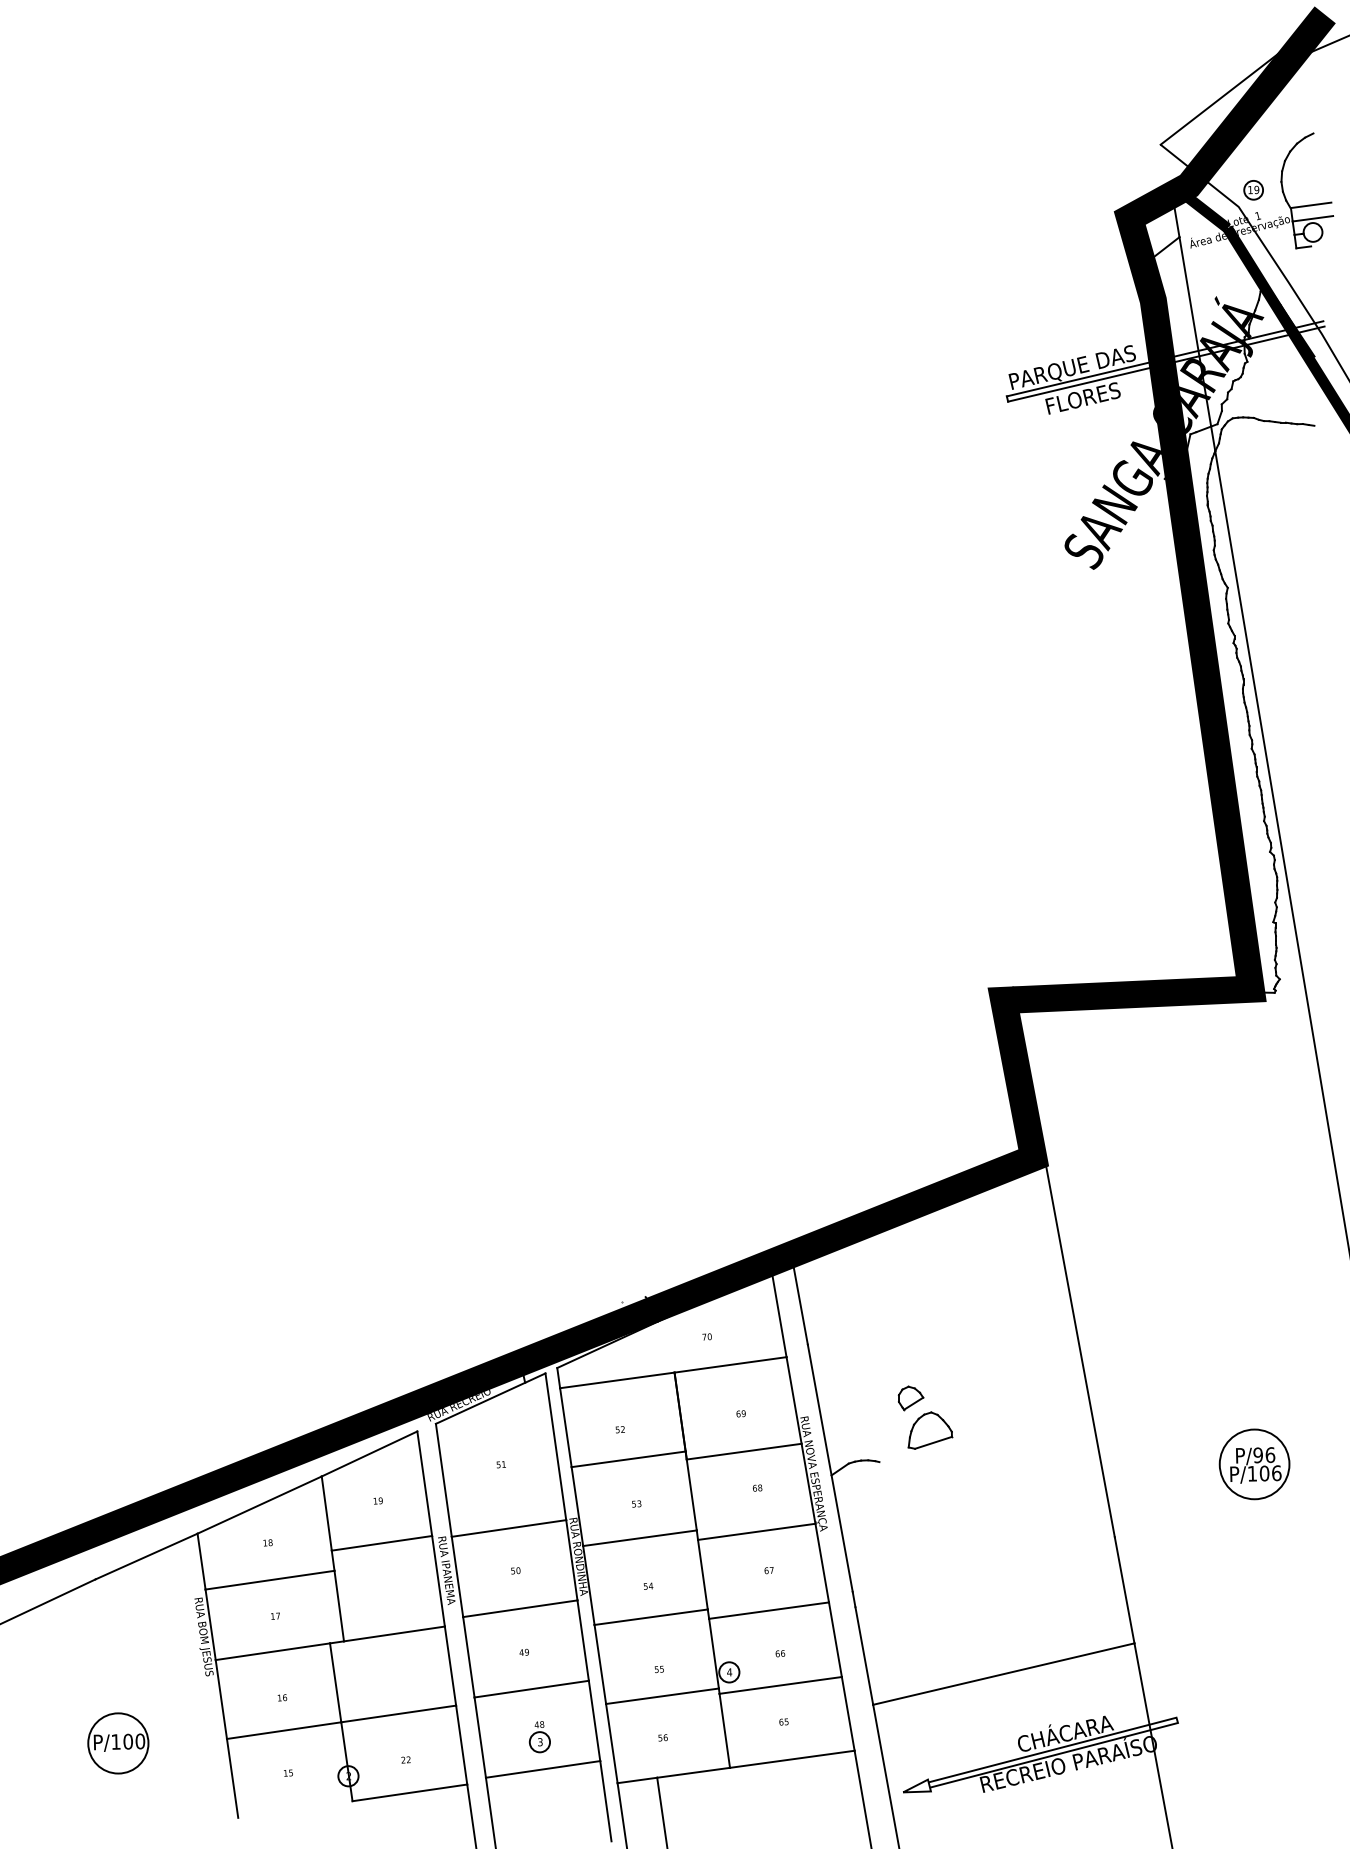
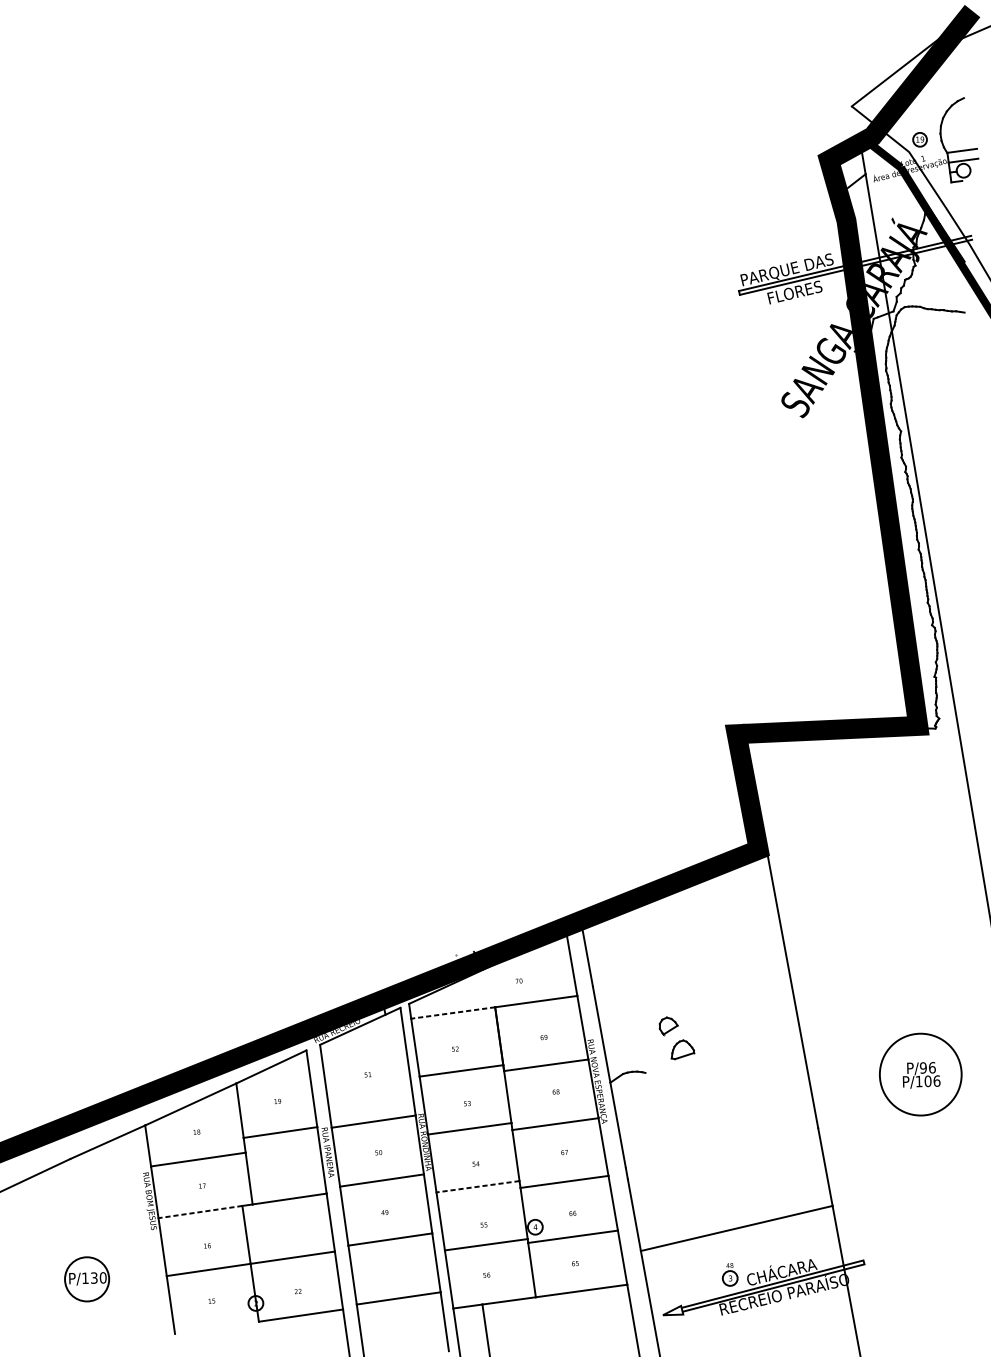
line: (617, 1380) -> (453, 1013), solid -> dashed
part: (930, 1430) -> (682, 1049), size x0.7
circle: (1254, 1464) -> (920, 1074), size x1.6
line: (650, 1617) -> (477, 1186), solid -> dashed
line: (272, 1651) -> (200, 1211), solid -> dashed
part: (539, 1737) -> (729, 1274), moved
text: (127, 1741) -> (93, 1277), P/100 -> P/130

